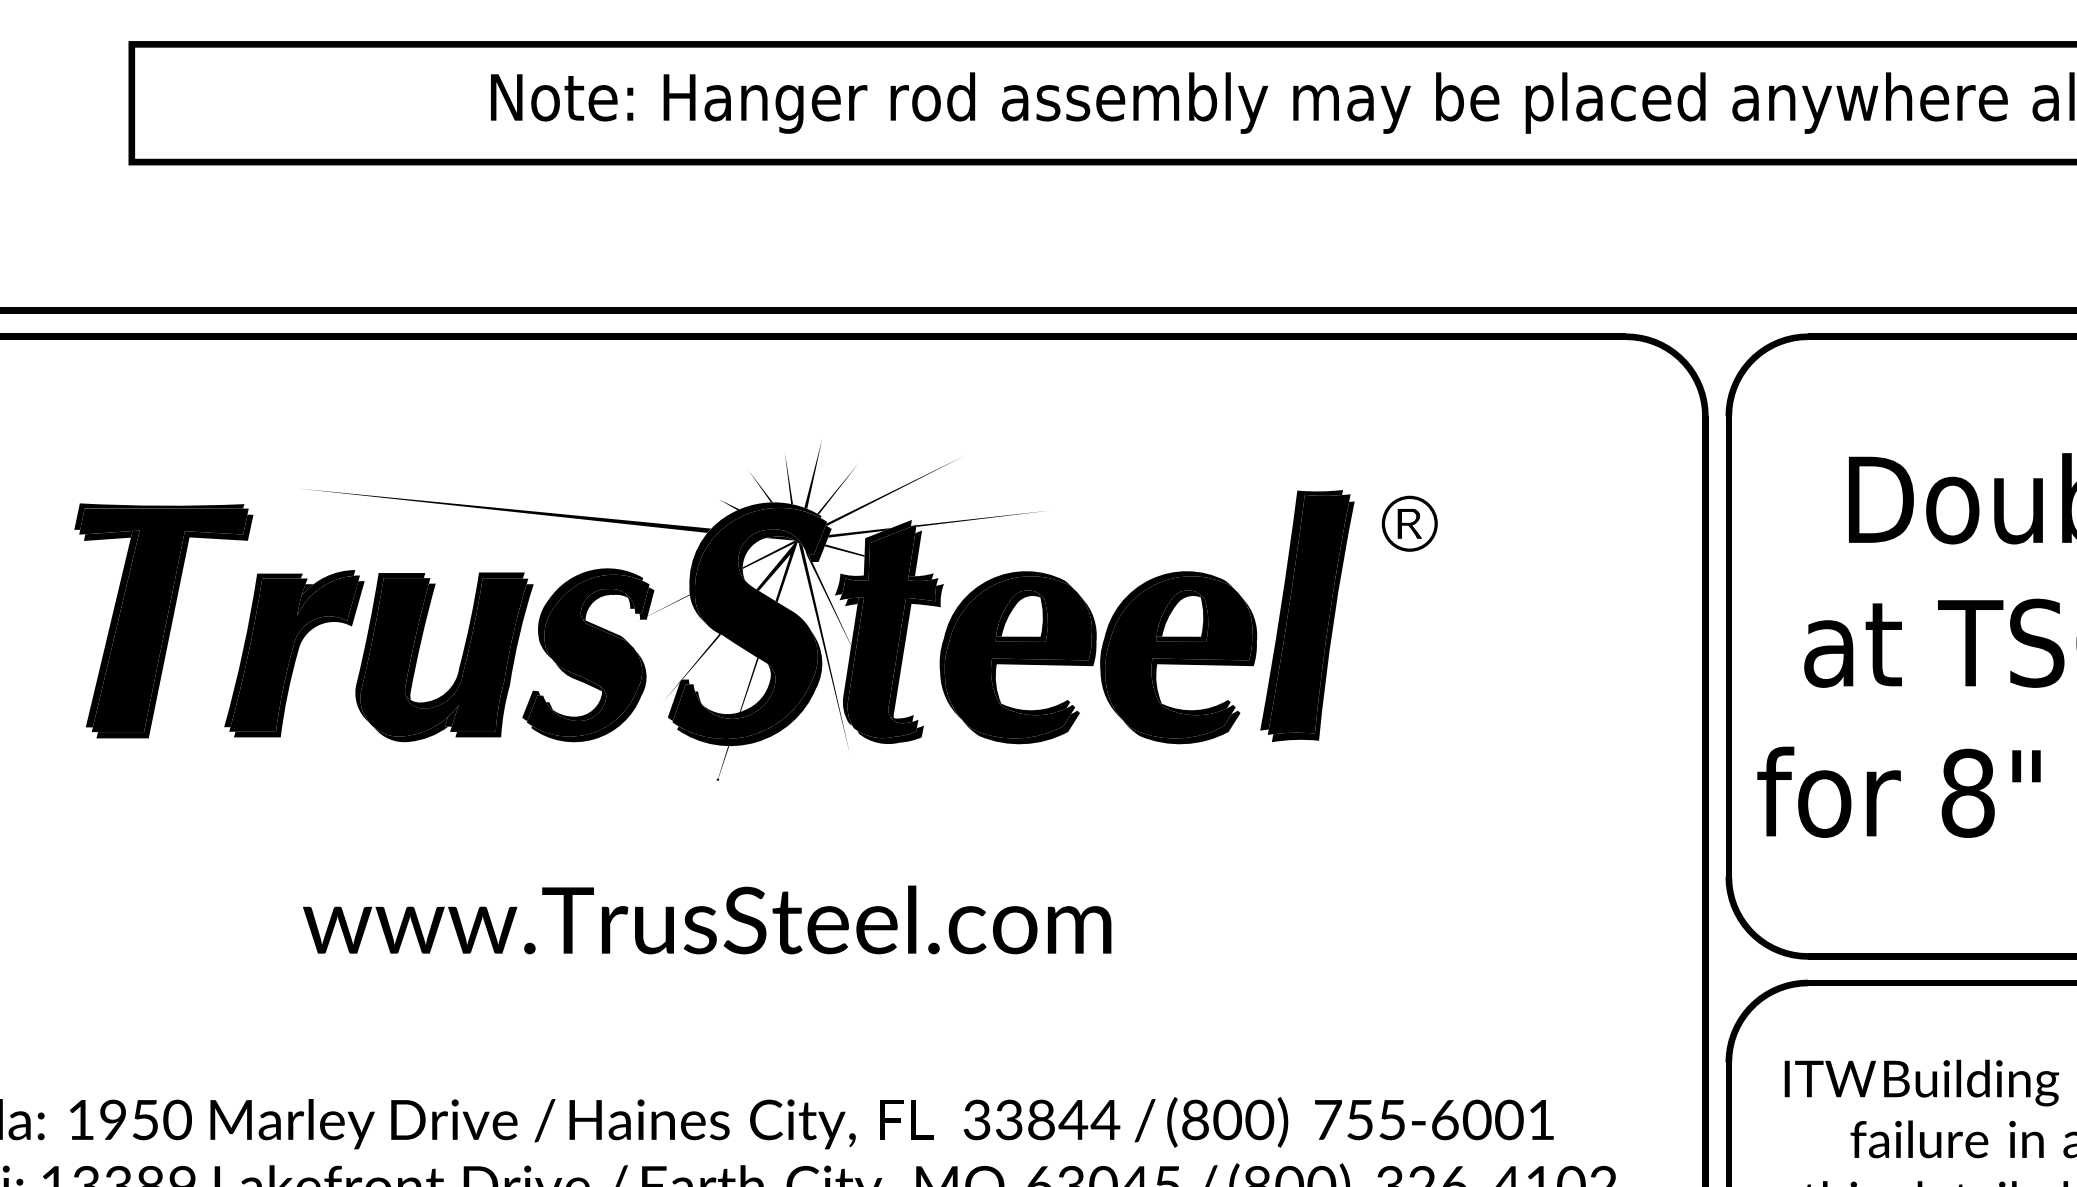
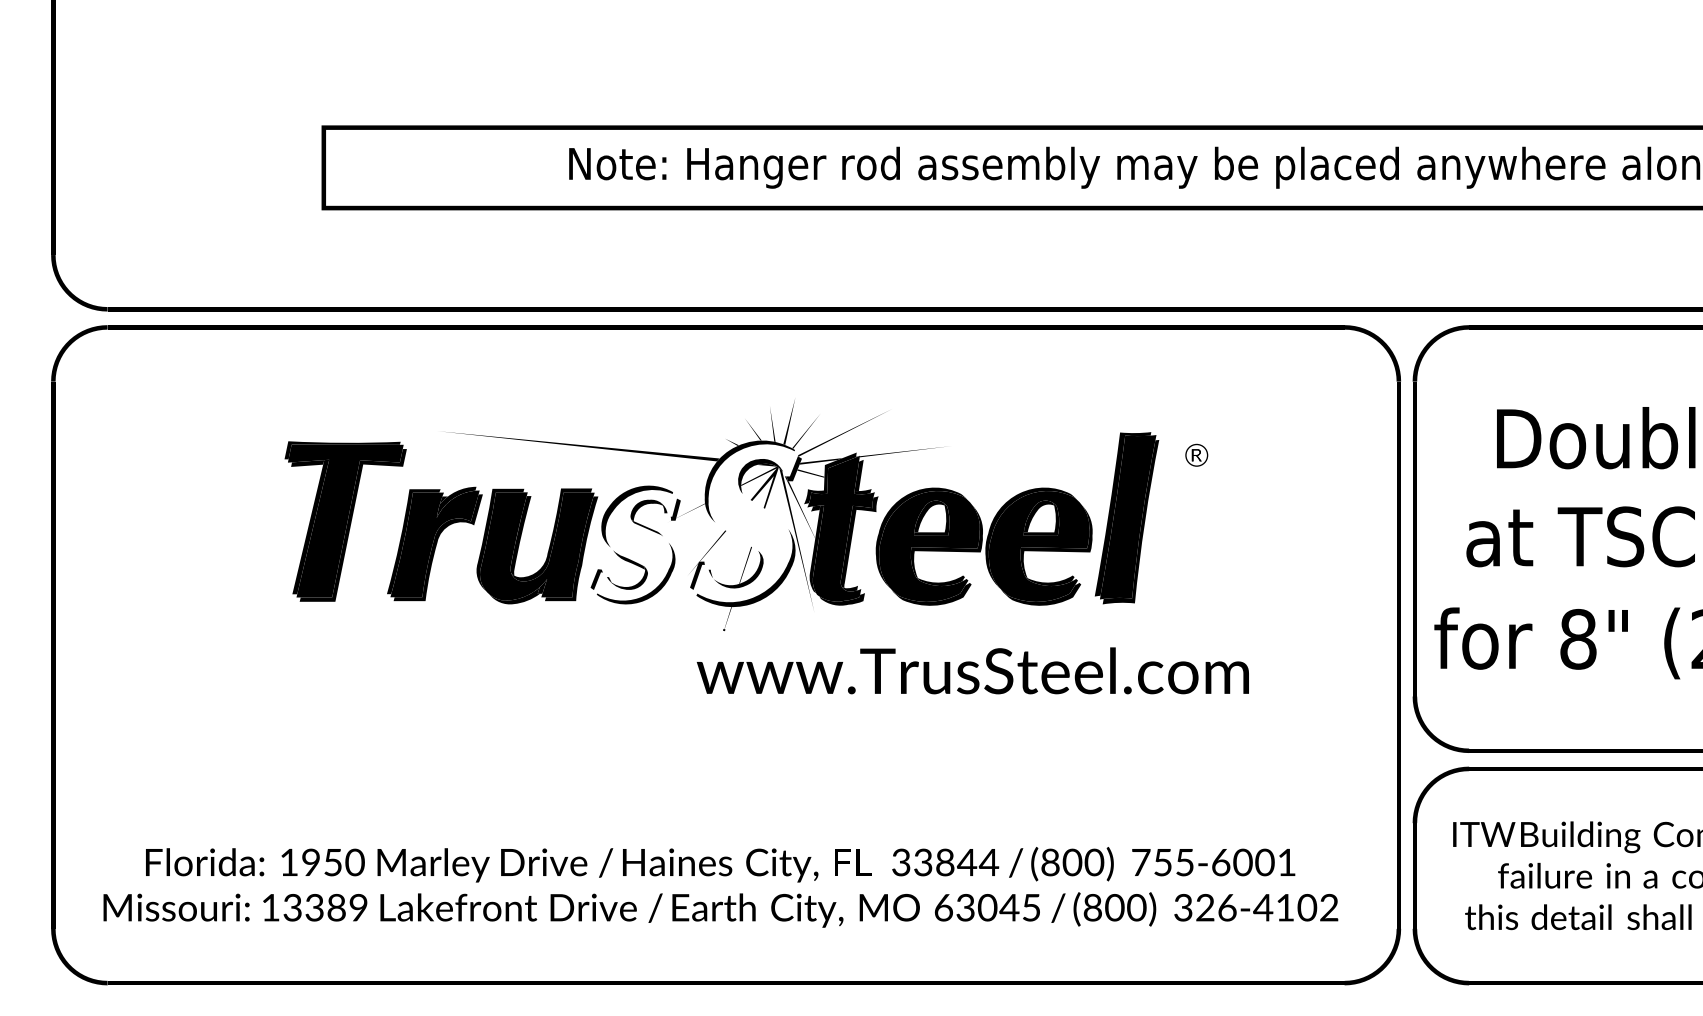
part: (1409, 524) -> (1196, 455), size x0.6
fill: (749, 623) -> (745, 523), removed
fill: (588, 655) -> (635, 545), removed
text: (706, 919) -> (972, 670), moved

